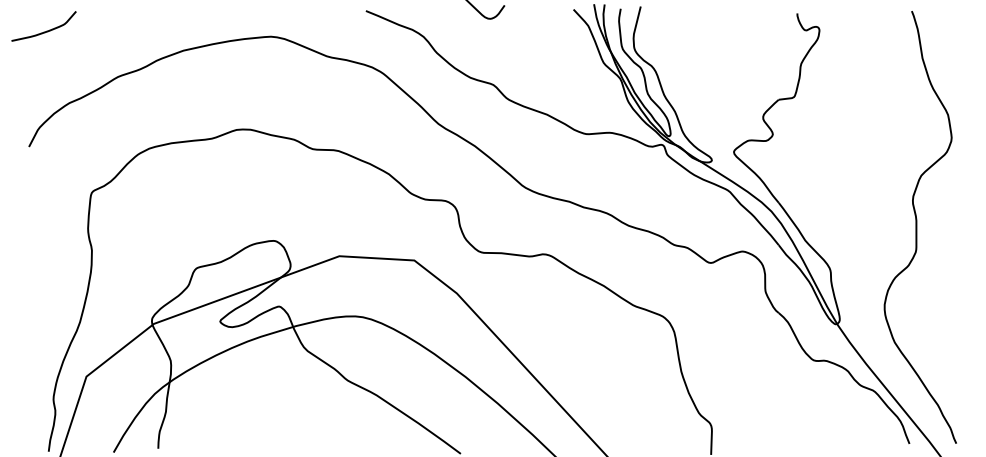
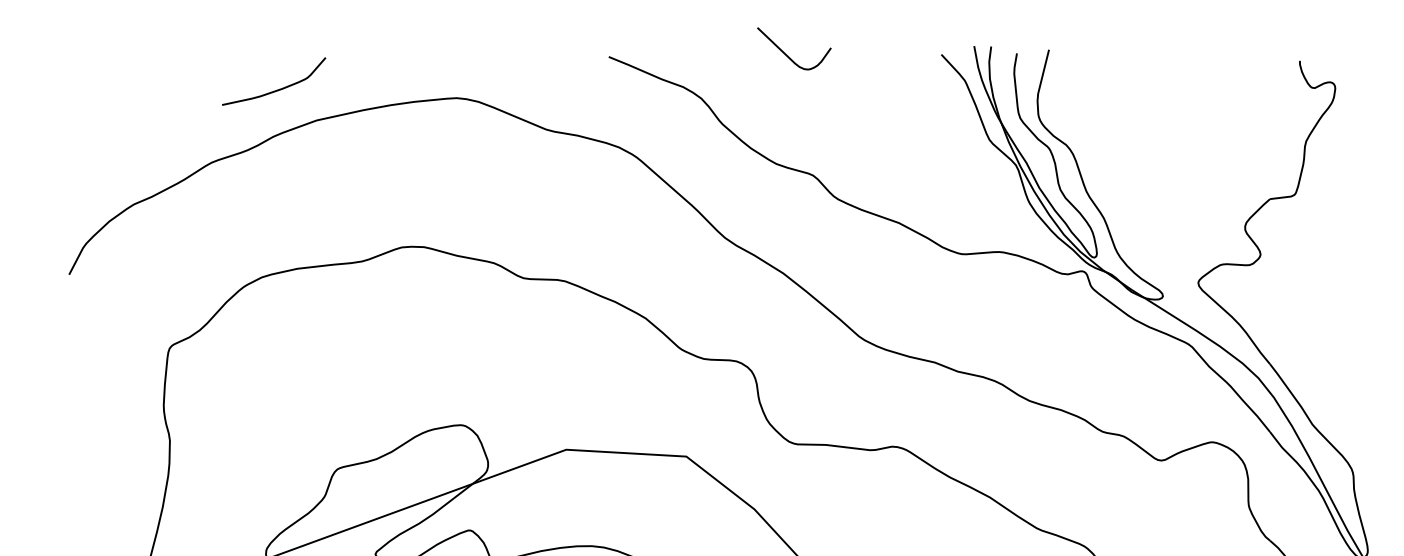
curve: (46, 30) -> (278, 88), moved

